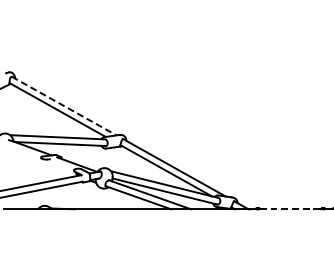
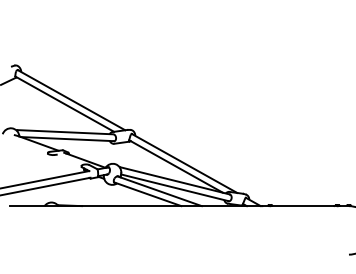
line: (64, 106) -> (71, 100), dashed -> solid
line: (290, 209) -> (303, 206), dashed -> solid

